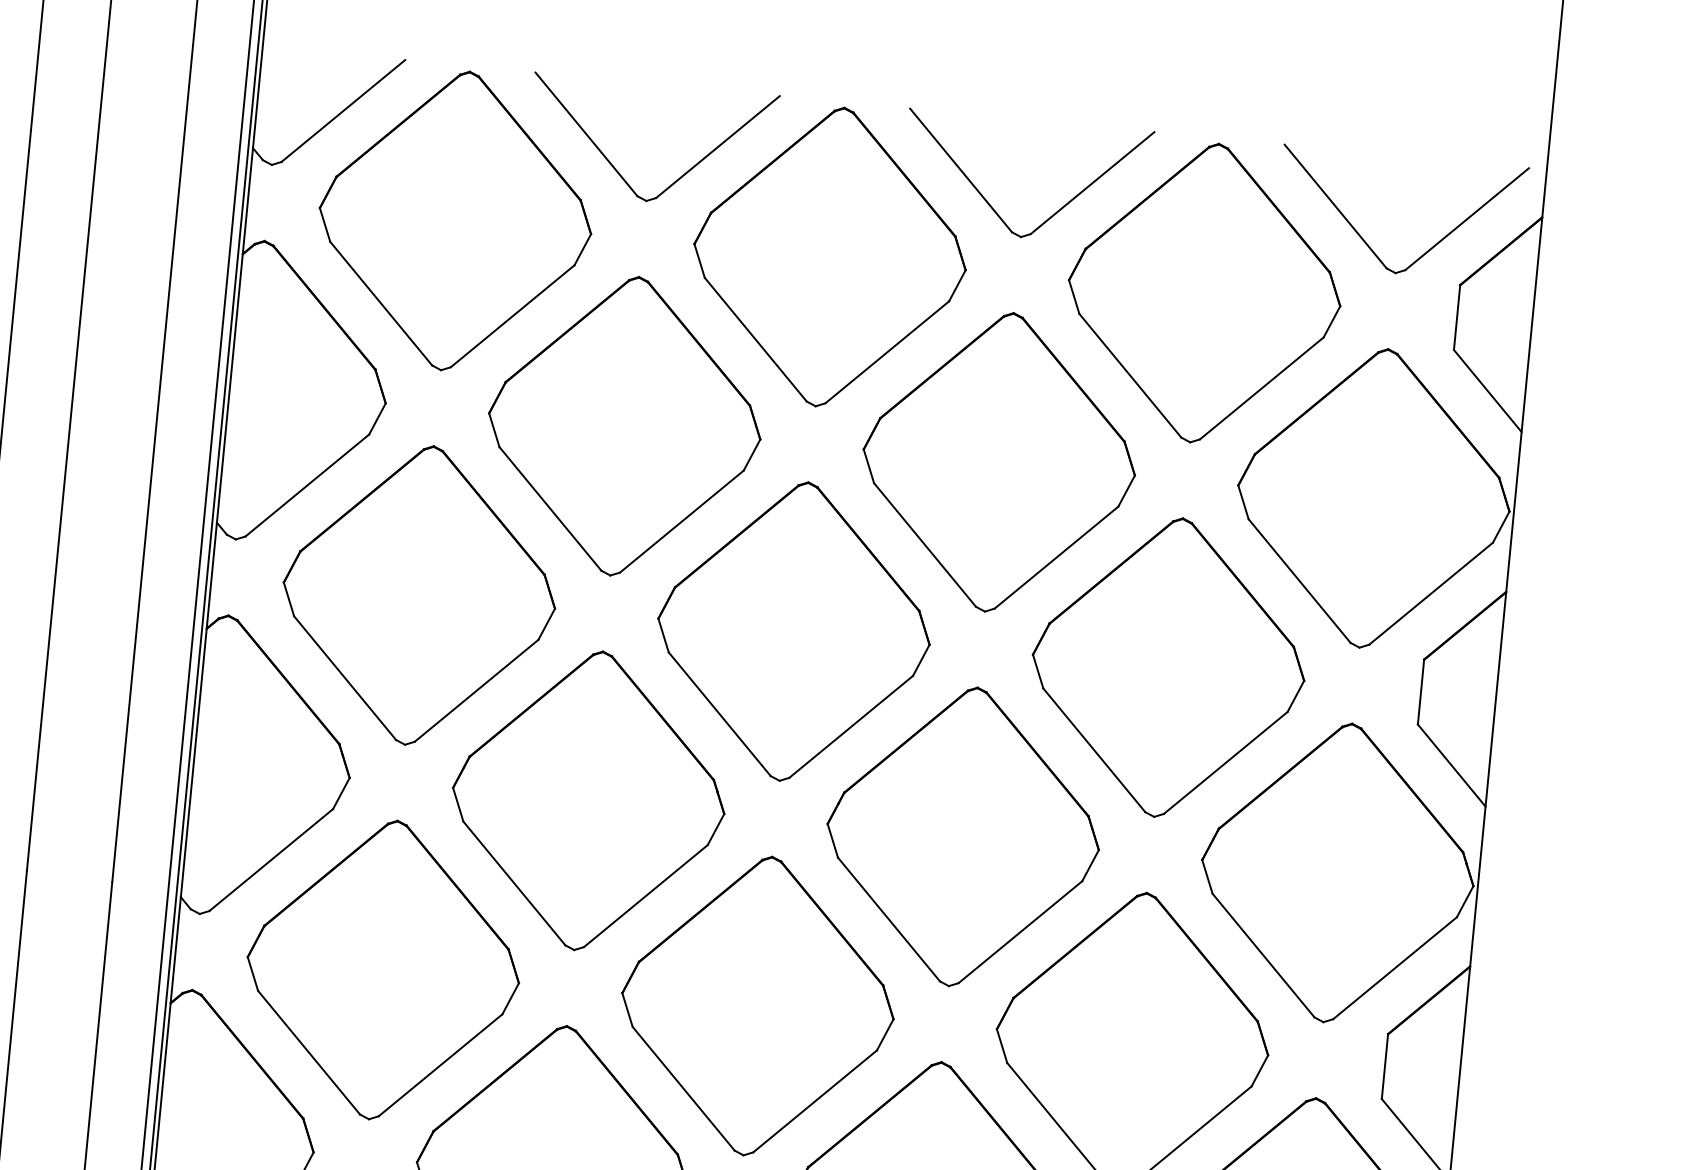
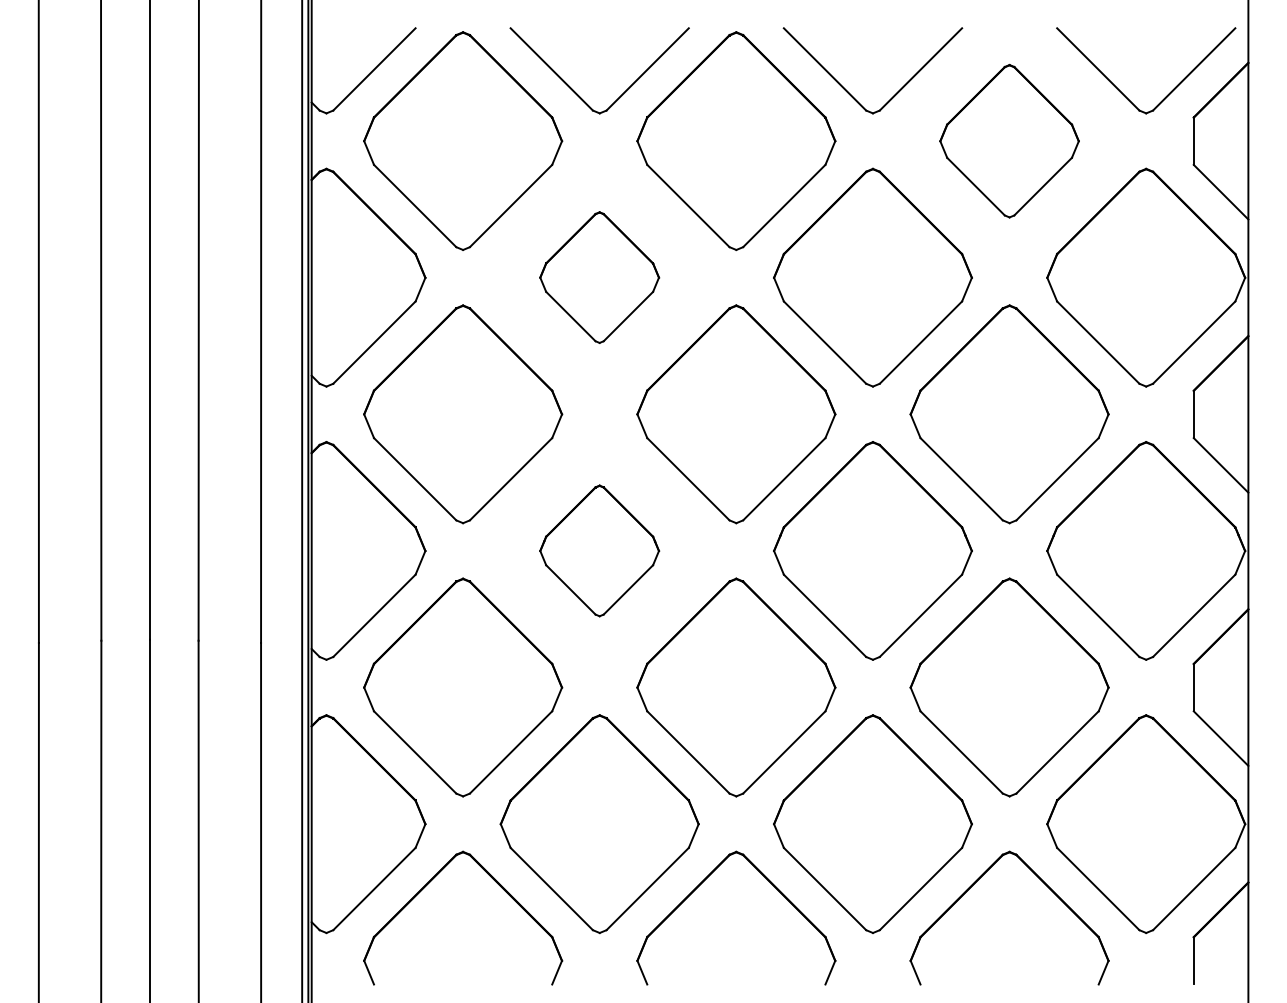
part: (1204, 293) -> (1009, 141), size x0.7
part: (624, 425) -> (599, 277), size x0.6
part: (588, 800) -> (599, 550), size x0.6

